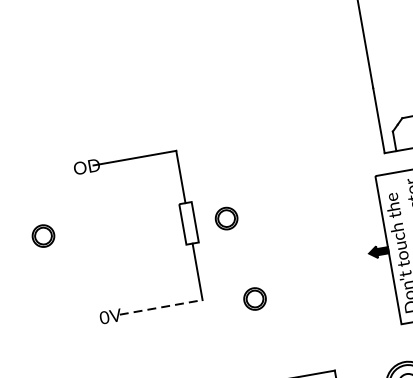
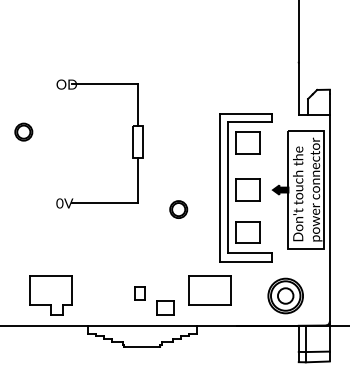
part: (226, 218) -> (167, 143), removed
part: (333, 256) -> (245, 187), added
line: (161, 307) -> (105, 203), dashed -> solid

